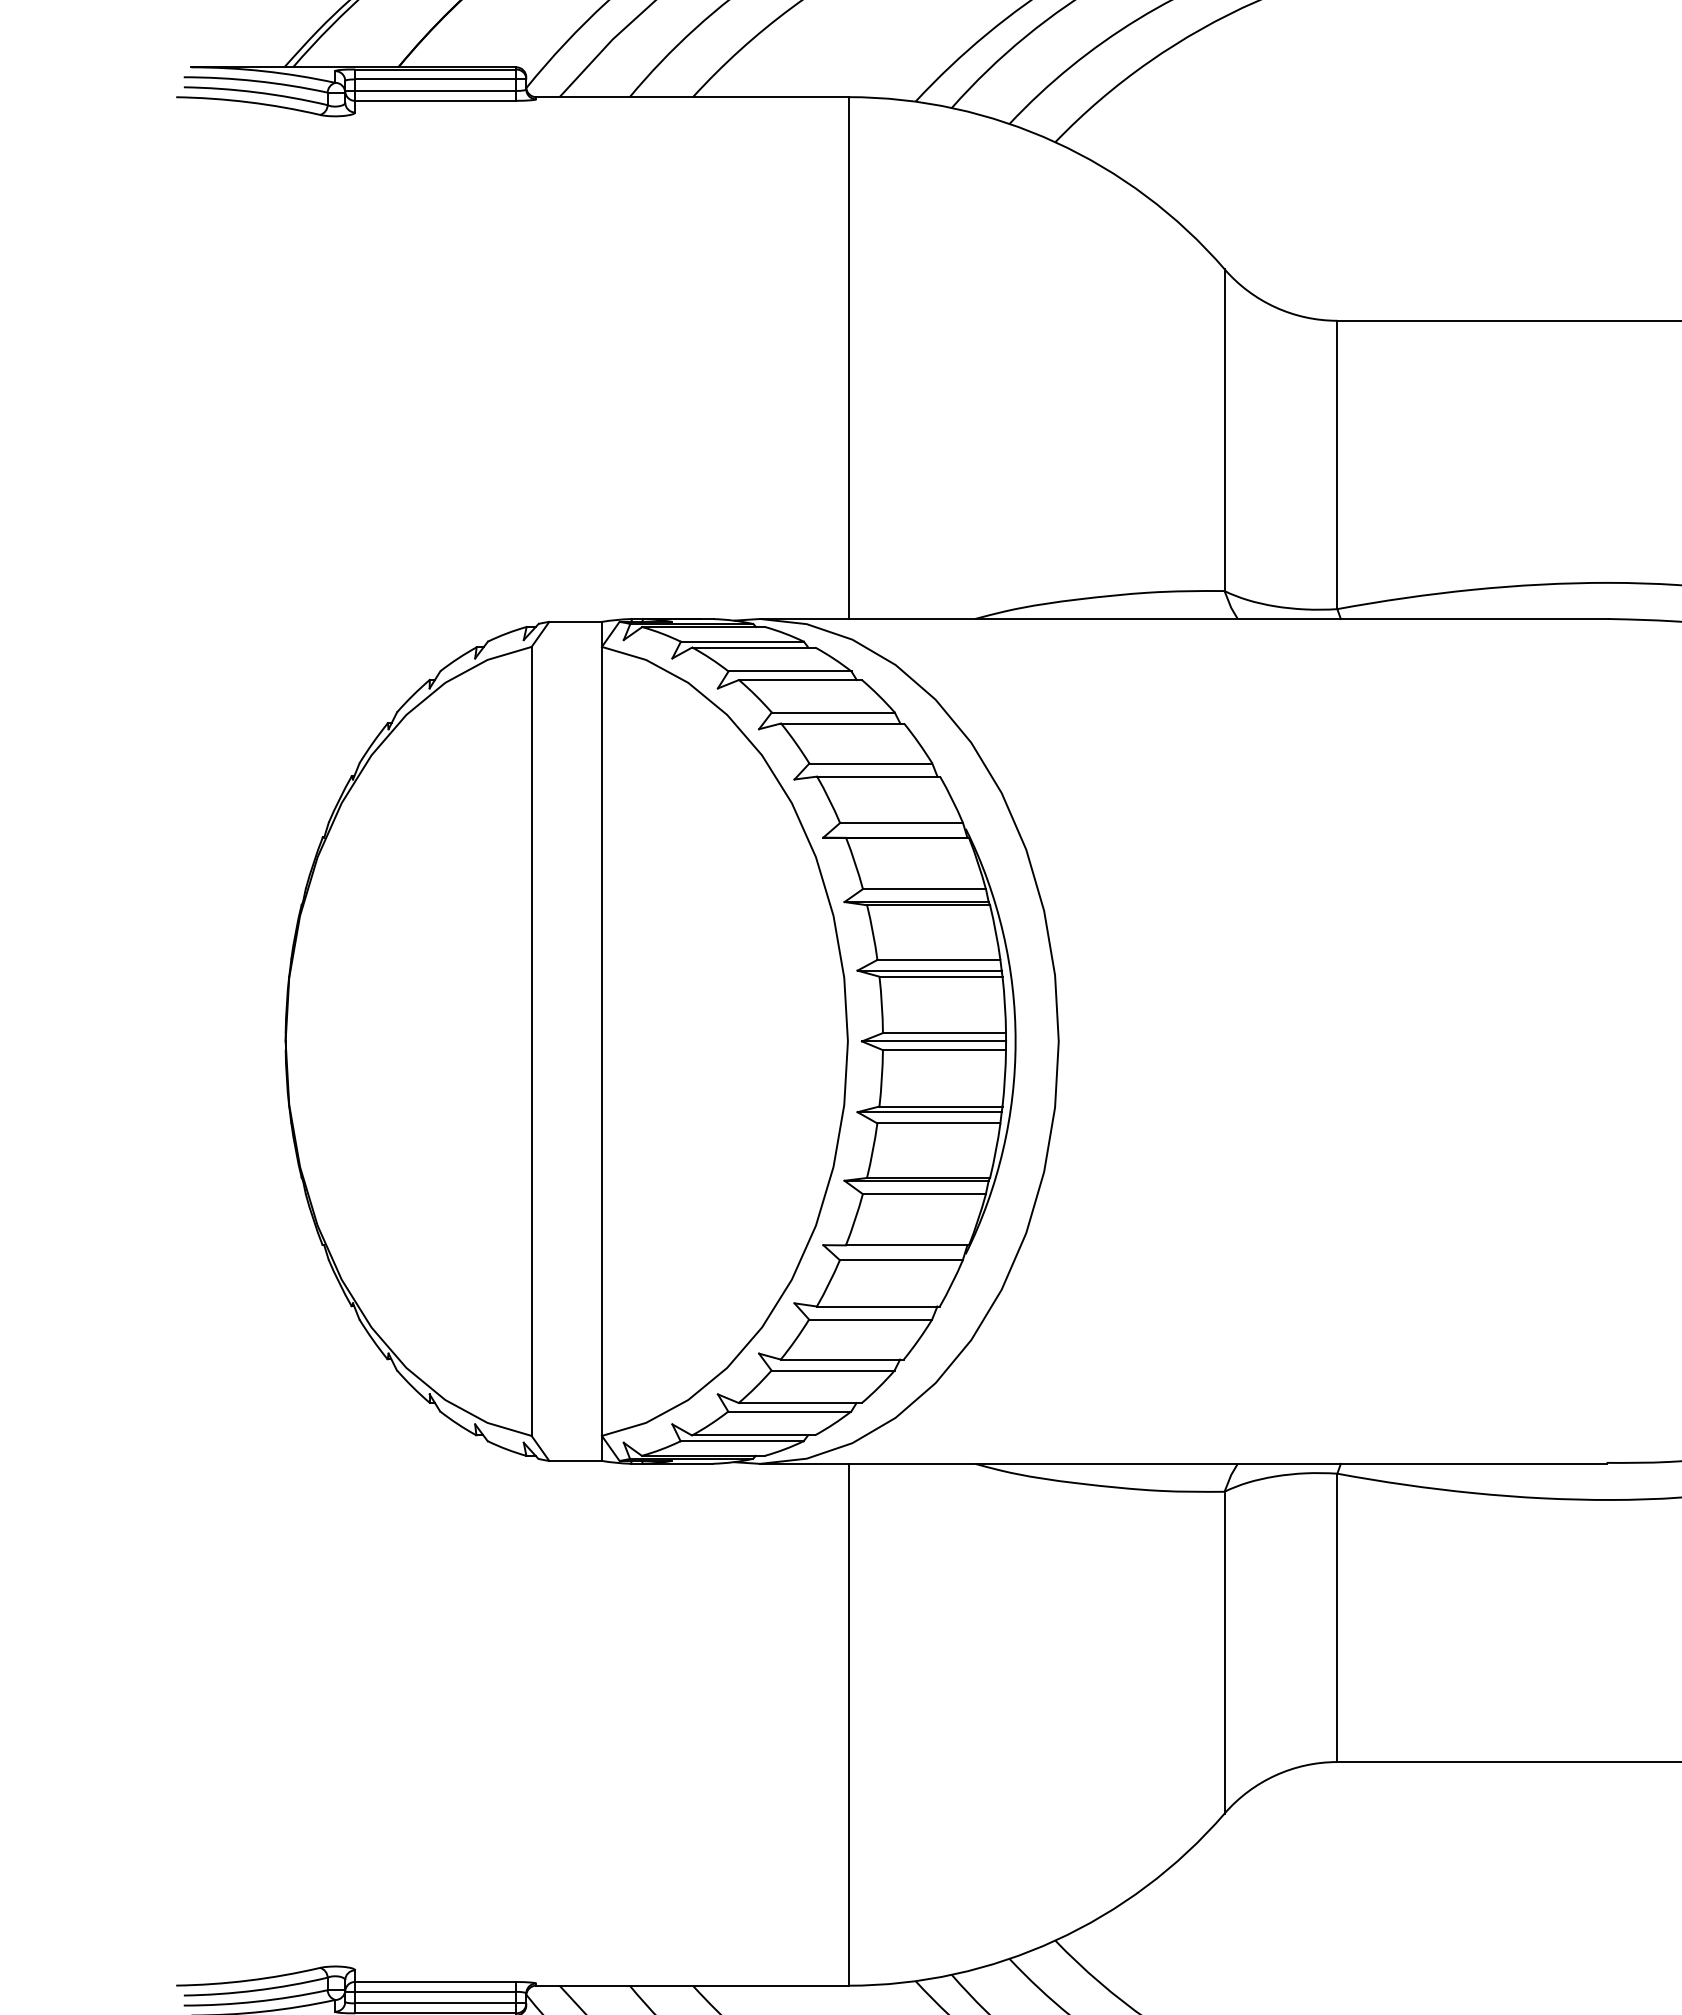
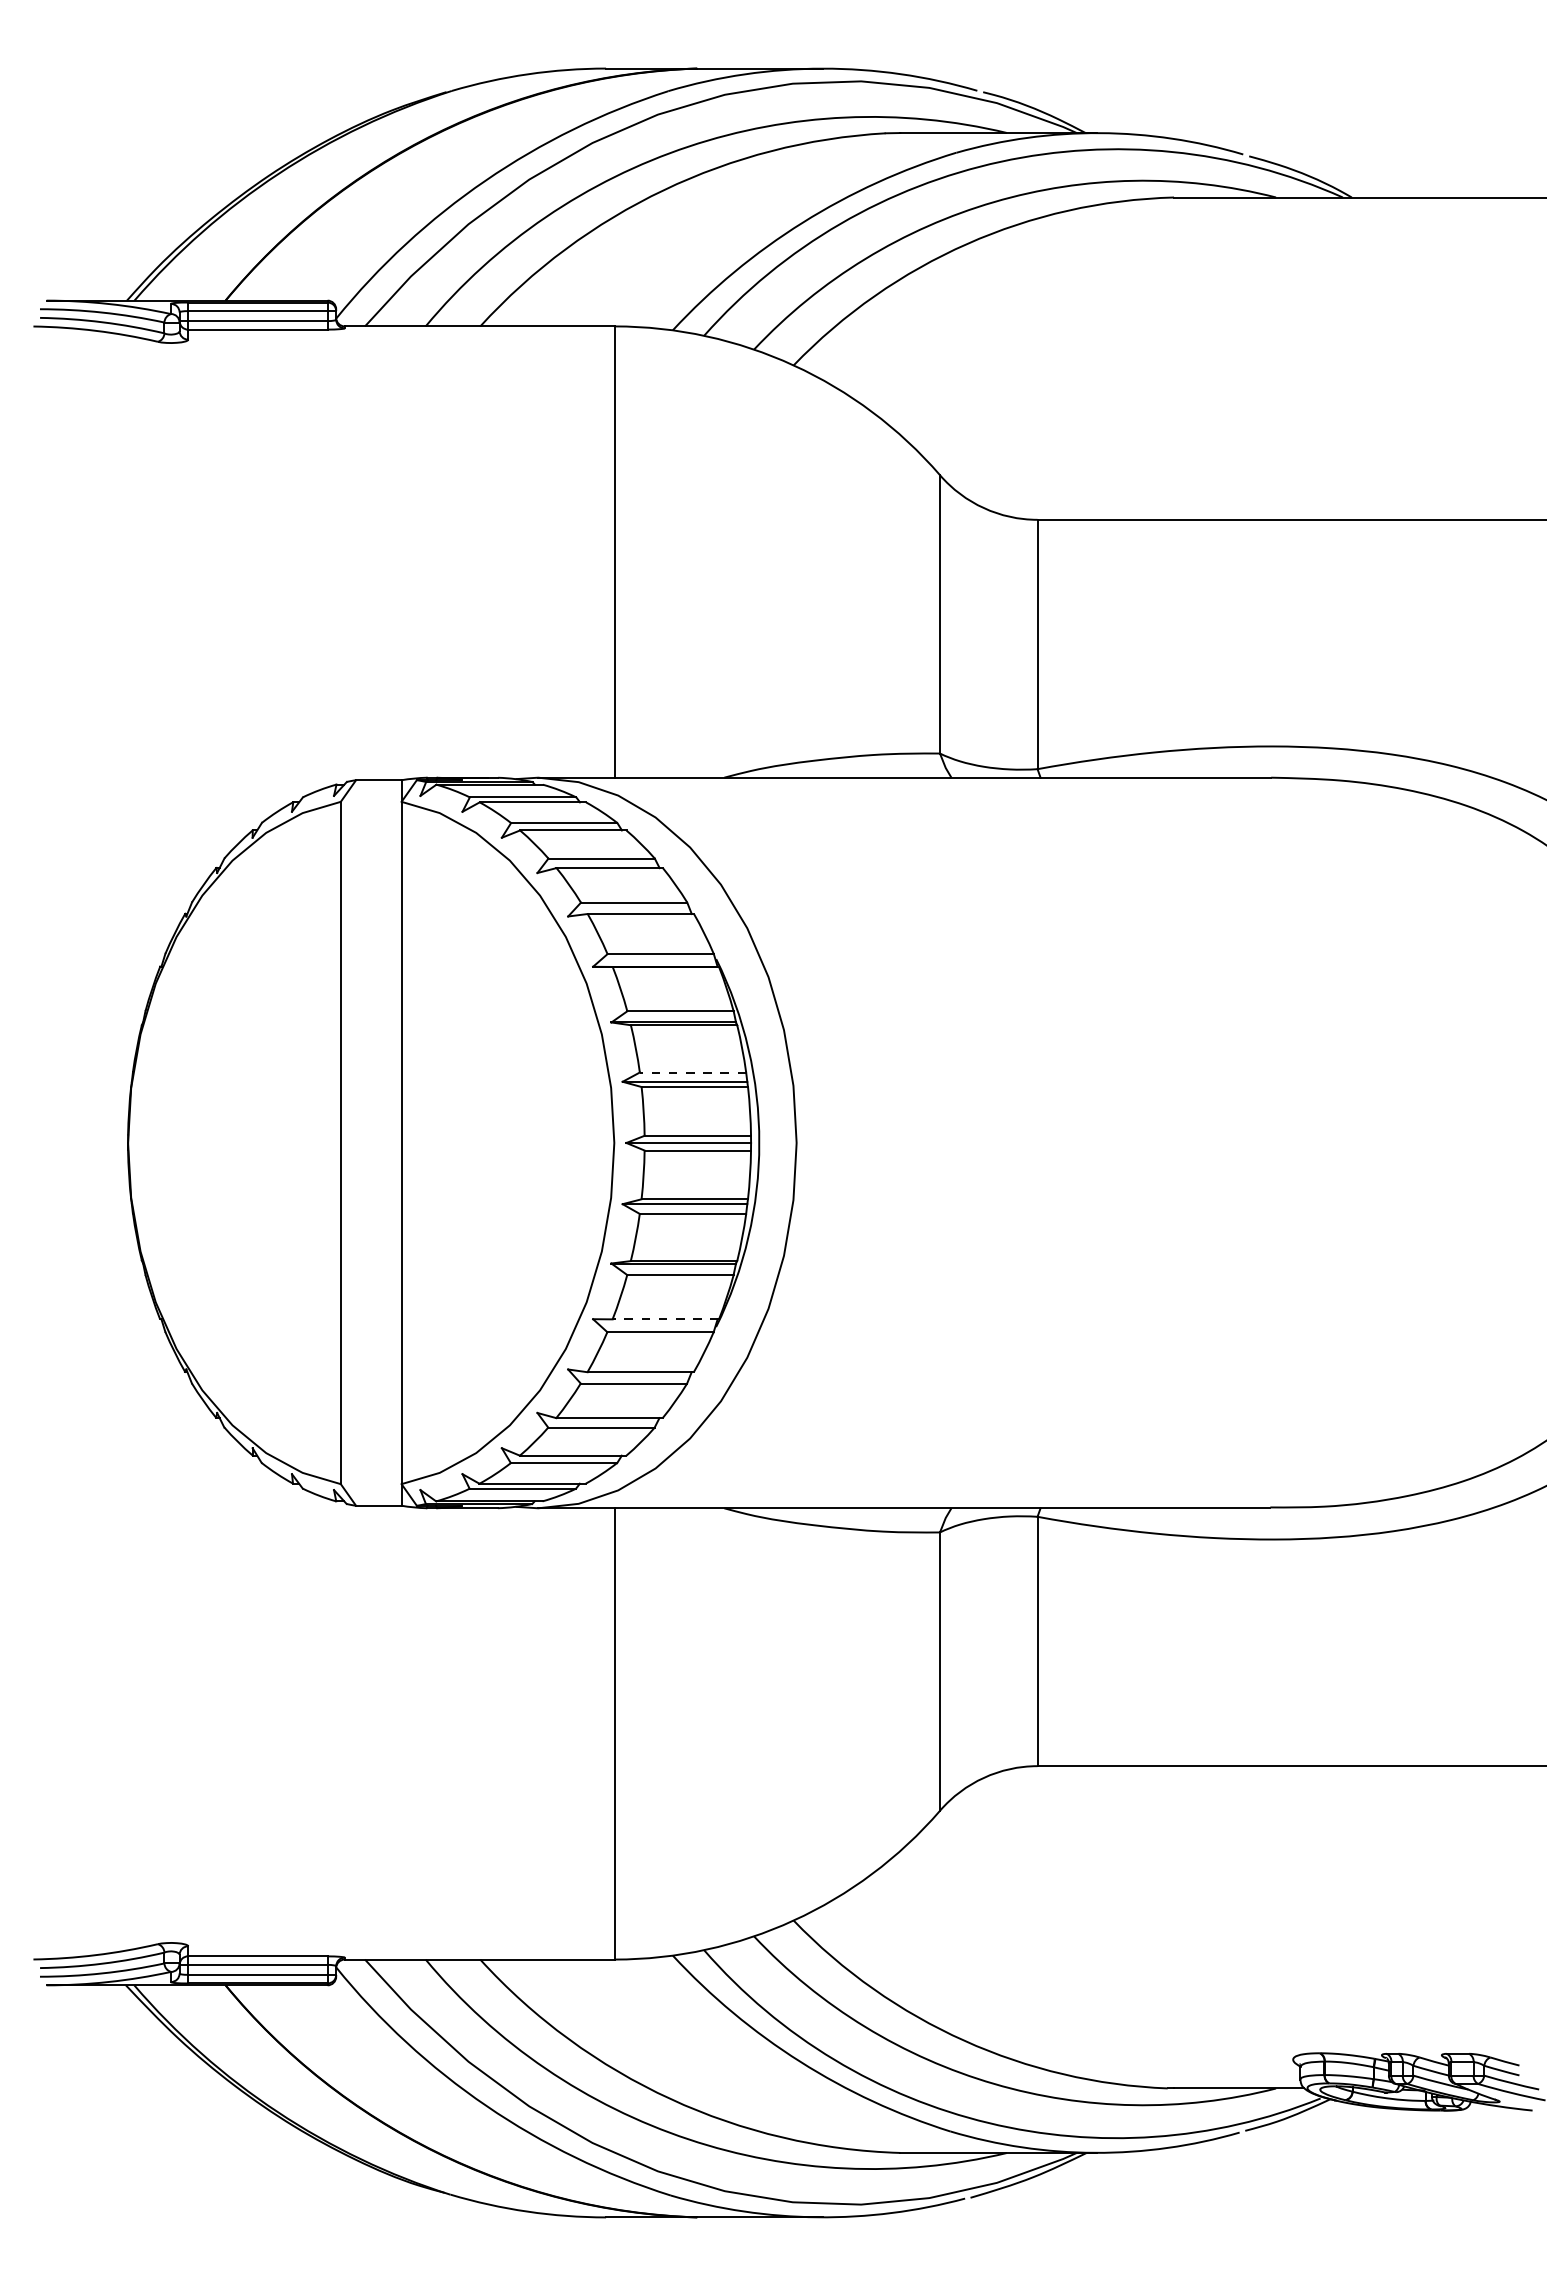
line: (938, 959) -> (692, 1072), solid -> dashed
line: (907, 1245) -> (665, 1319), solid -> dashed

